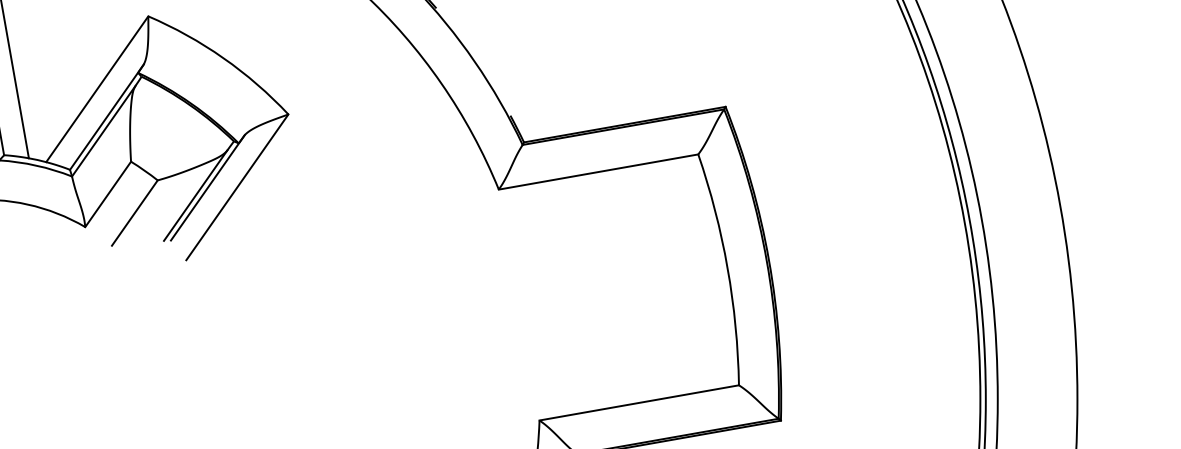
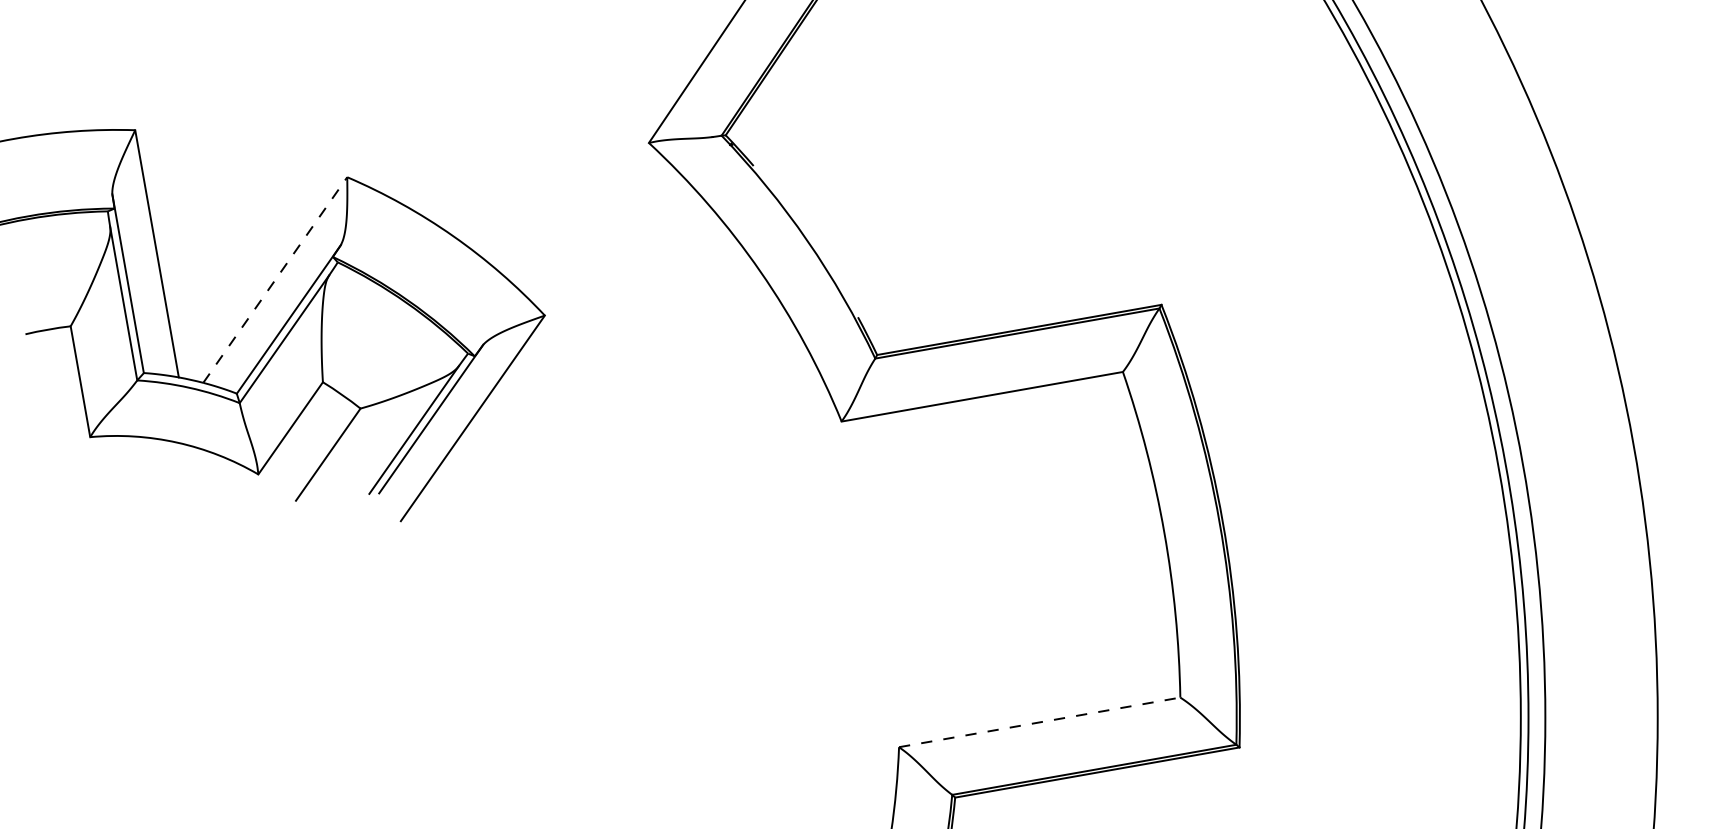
line: (97, 89) -> (275, 280), solid -> dashed
line: (639, 402) -> (1039, 722), solid -> dashed

